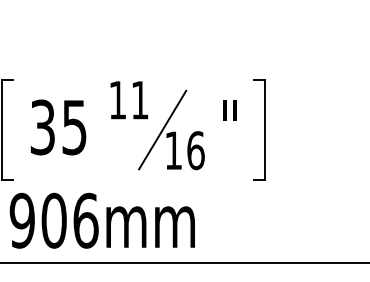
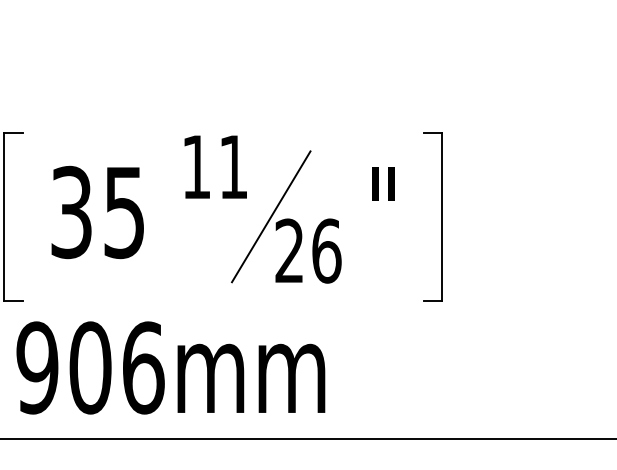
text: (173, 150) -> (289, 250), 16 -> 26

